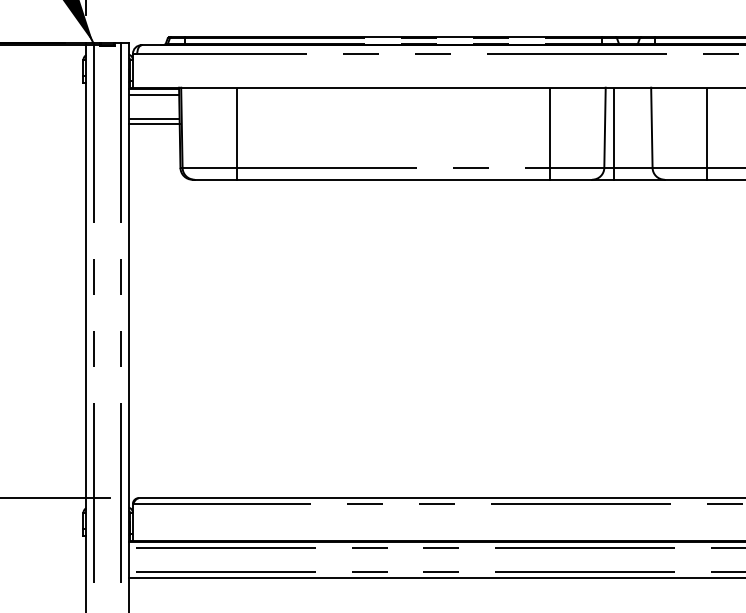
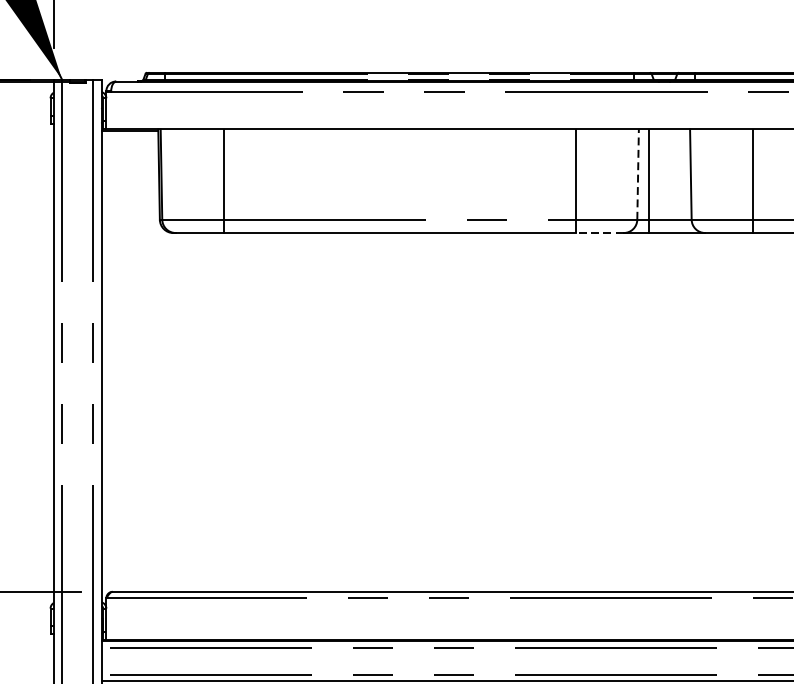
line: (153, 94) -> (129, 137), removed
line: (153, 118) -> (129, 164), removed
line: (153, 124) -> (129, 170), removed
line: (605, 127) -> (638, 174), solid -> dashed
line: (570, 179) -> (599, 232), solid -> dashed

